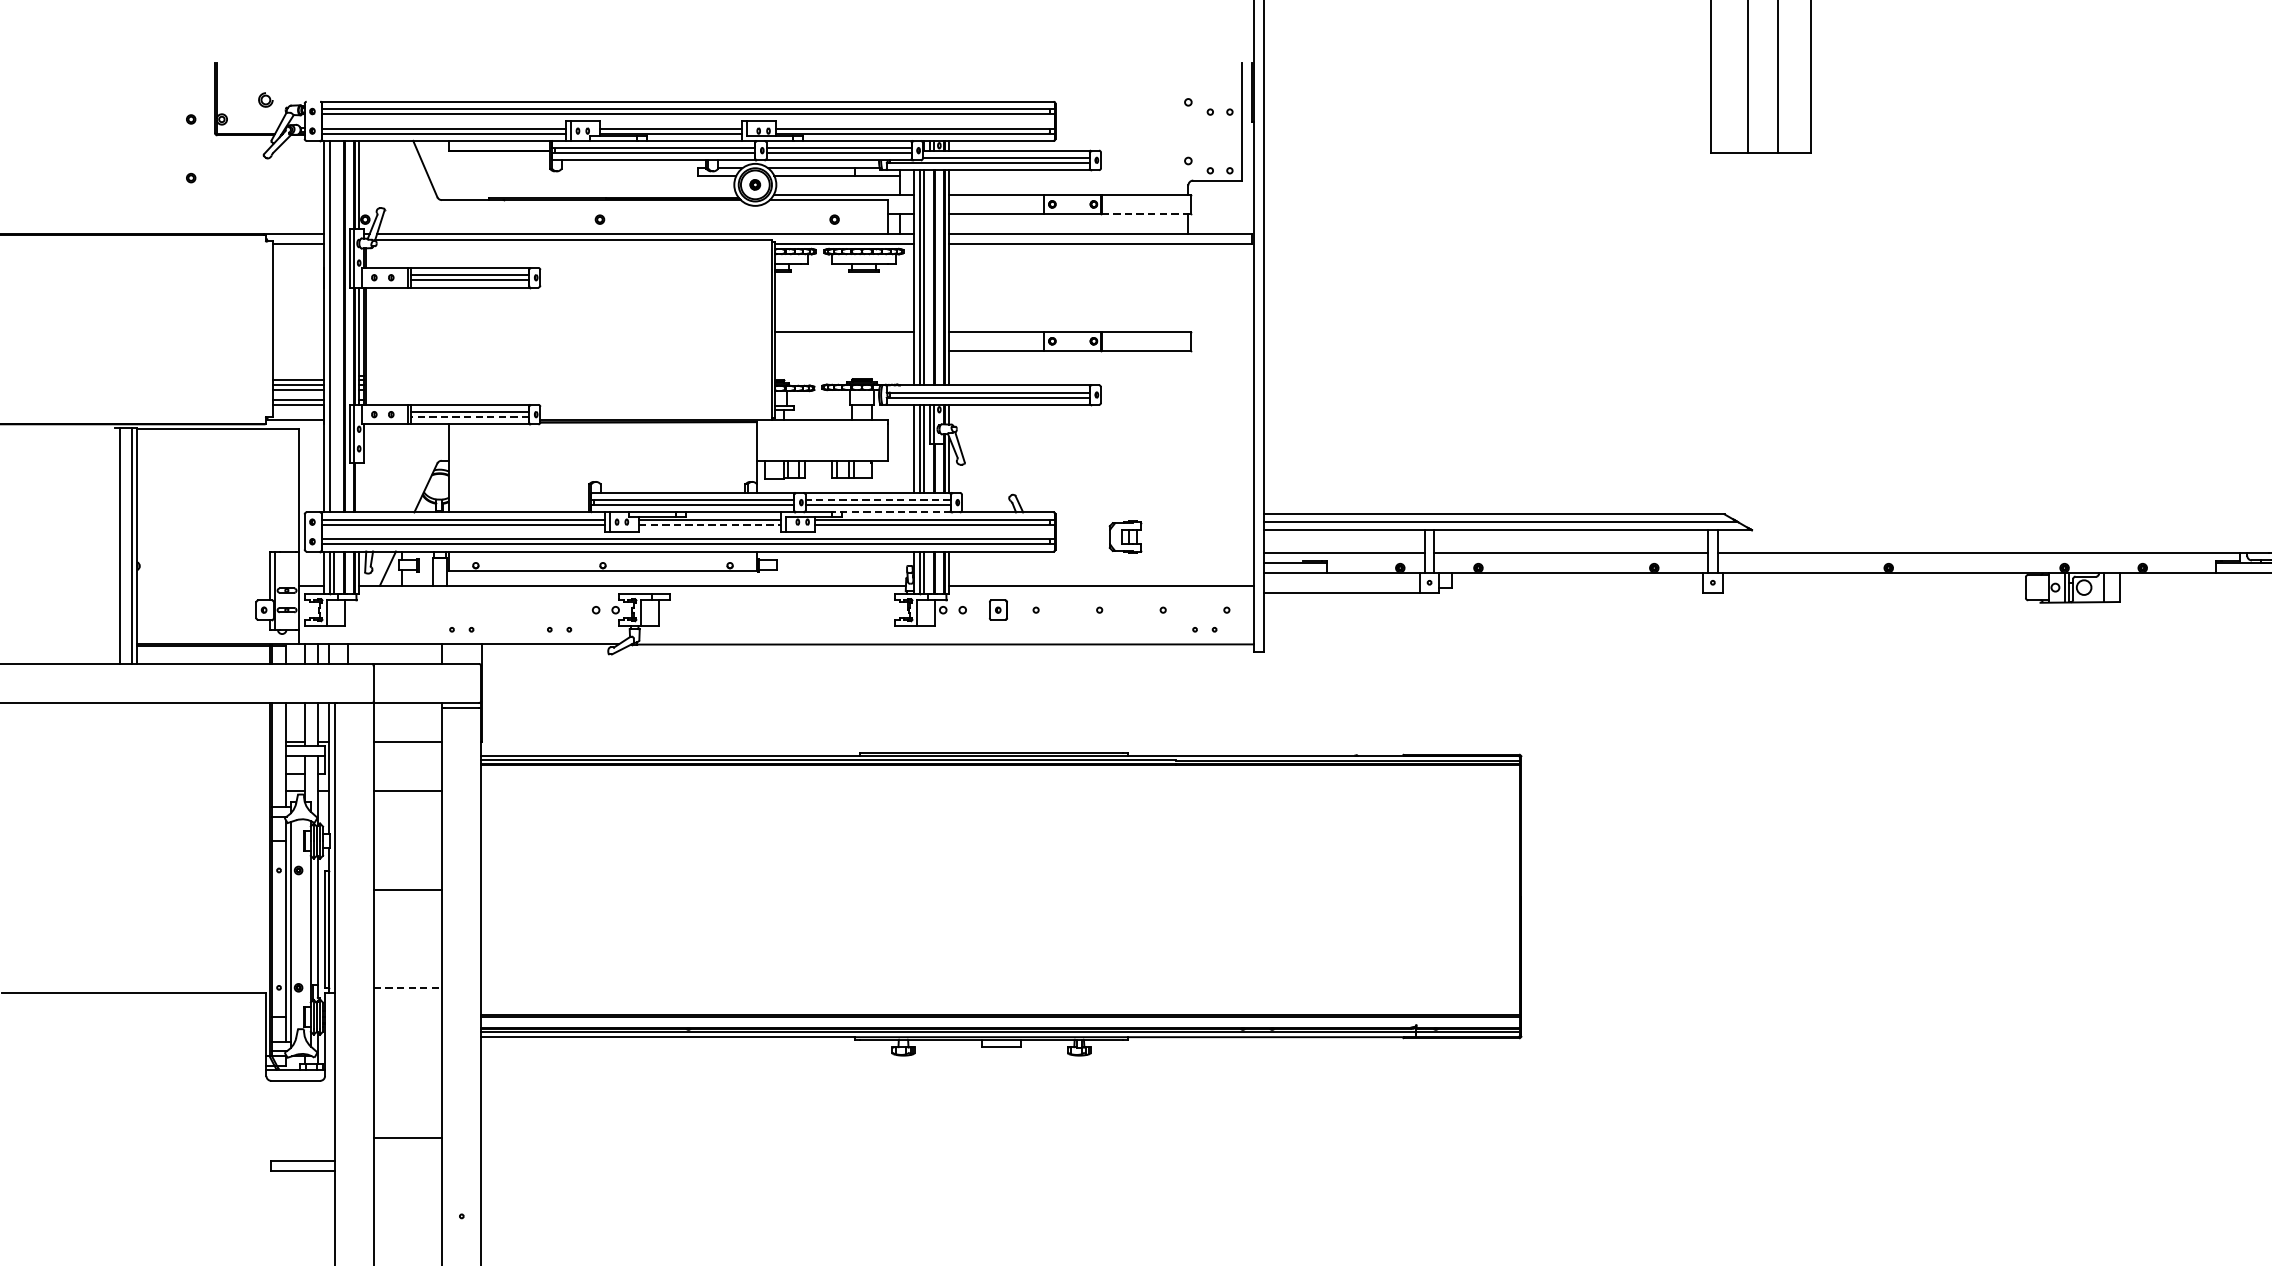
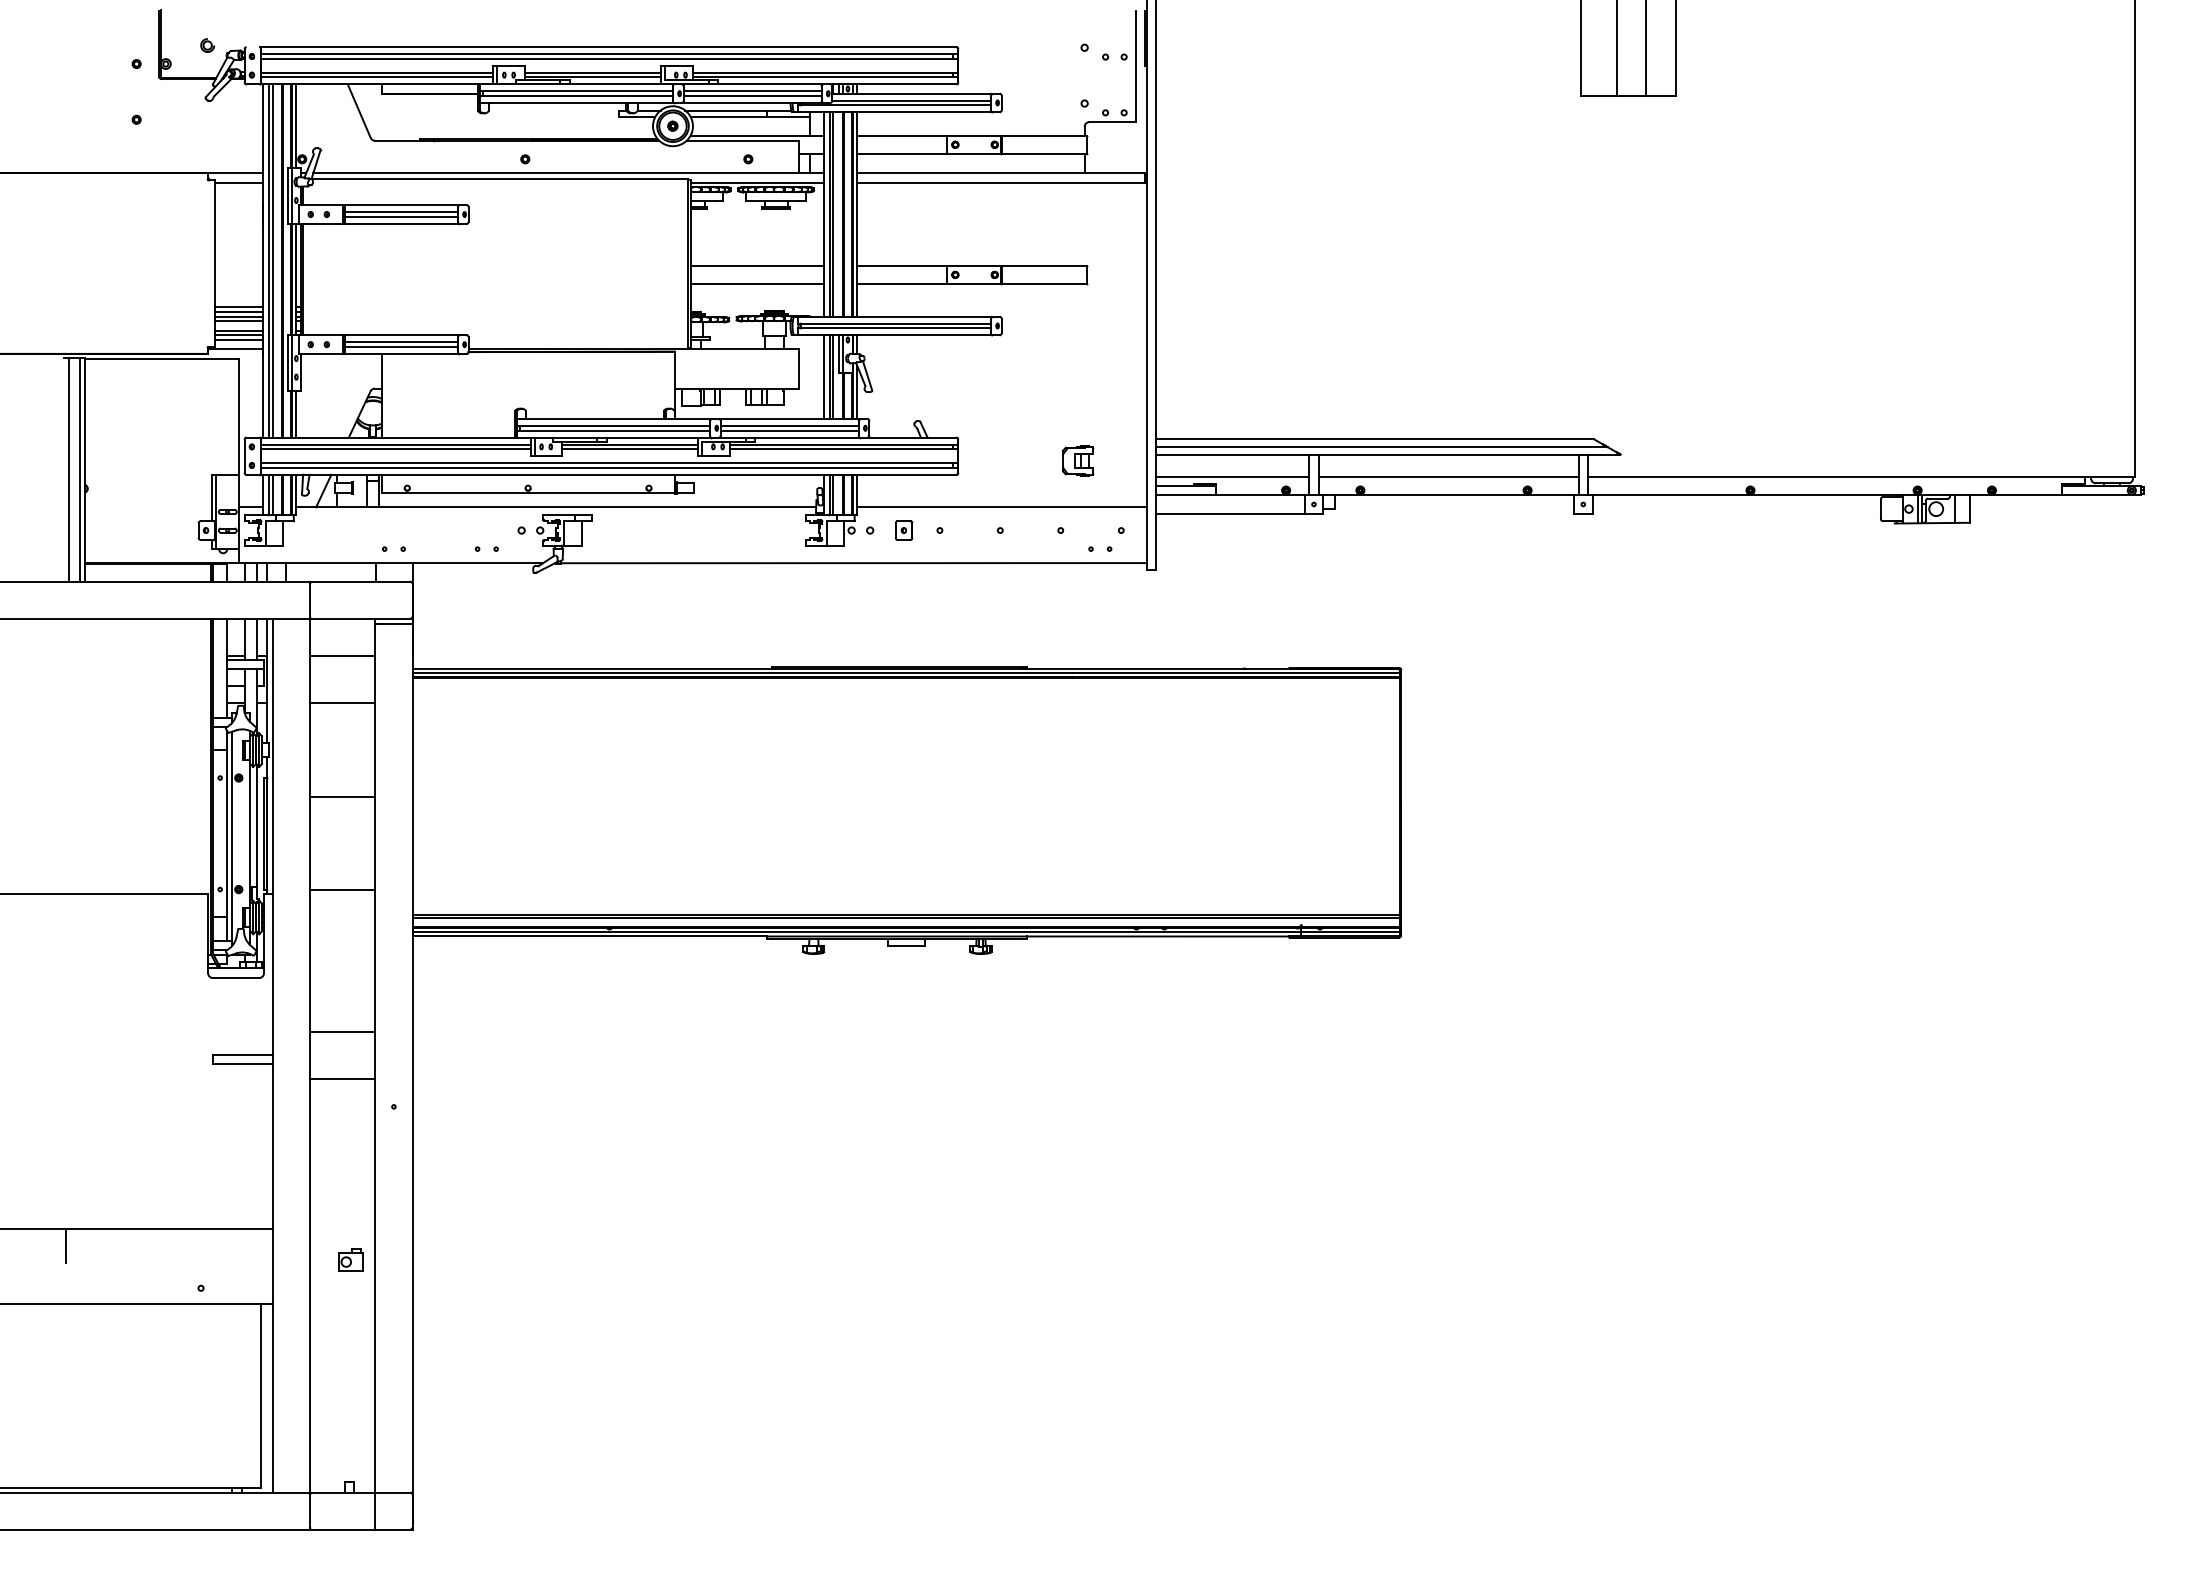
line: (1147, 214) -> (1045, 154), dashed -> solid
line: (334, 326) -> (272, 260), added
line: (844, 351) -> (757, 284), added
line: (298, 375) -> (238, 307), added
line: (298, 410) -> (238, 340), added
line: (469, 417) -> (401, 347), dashed -> solid
line: (359, 488) -> (296, 414), added
line: (877, 499) -> (789, 425), dashed -> solid
line: (891, 512) -> (802, 437), dashed -> solid
line: (710, 524) -> (630, 449), dashed -> solid
part: (1125, 536) -> (1077, 460), moved
line: (407, 987) -> (342, 889), dashed -> solid
line: (407, 1186) -> (342, 1078), added

